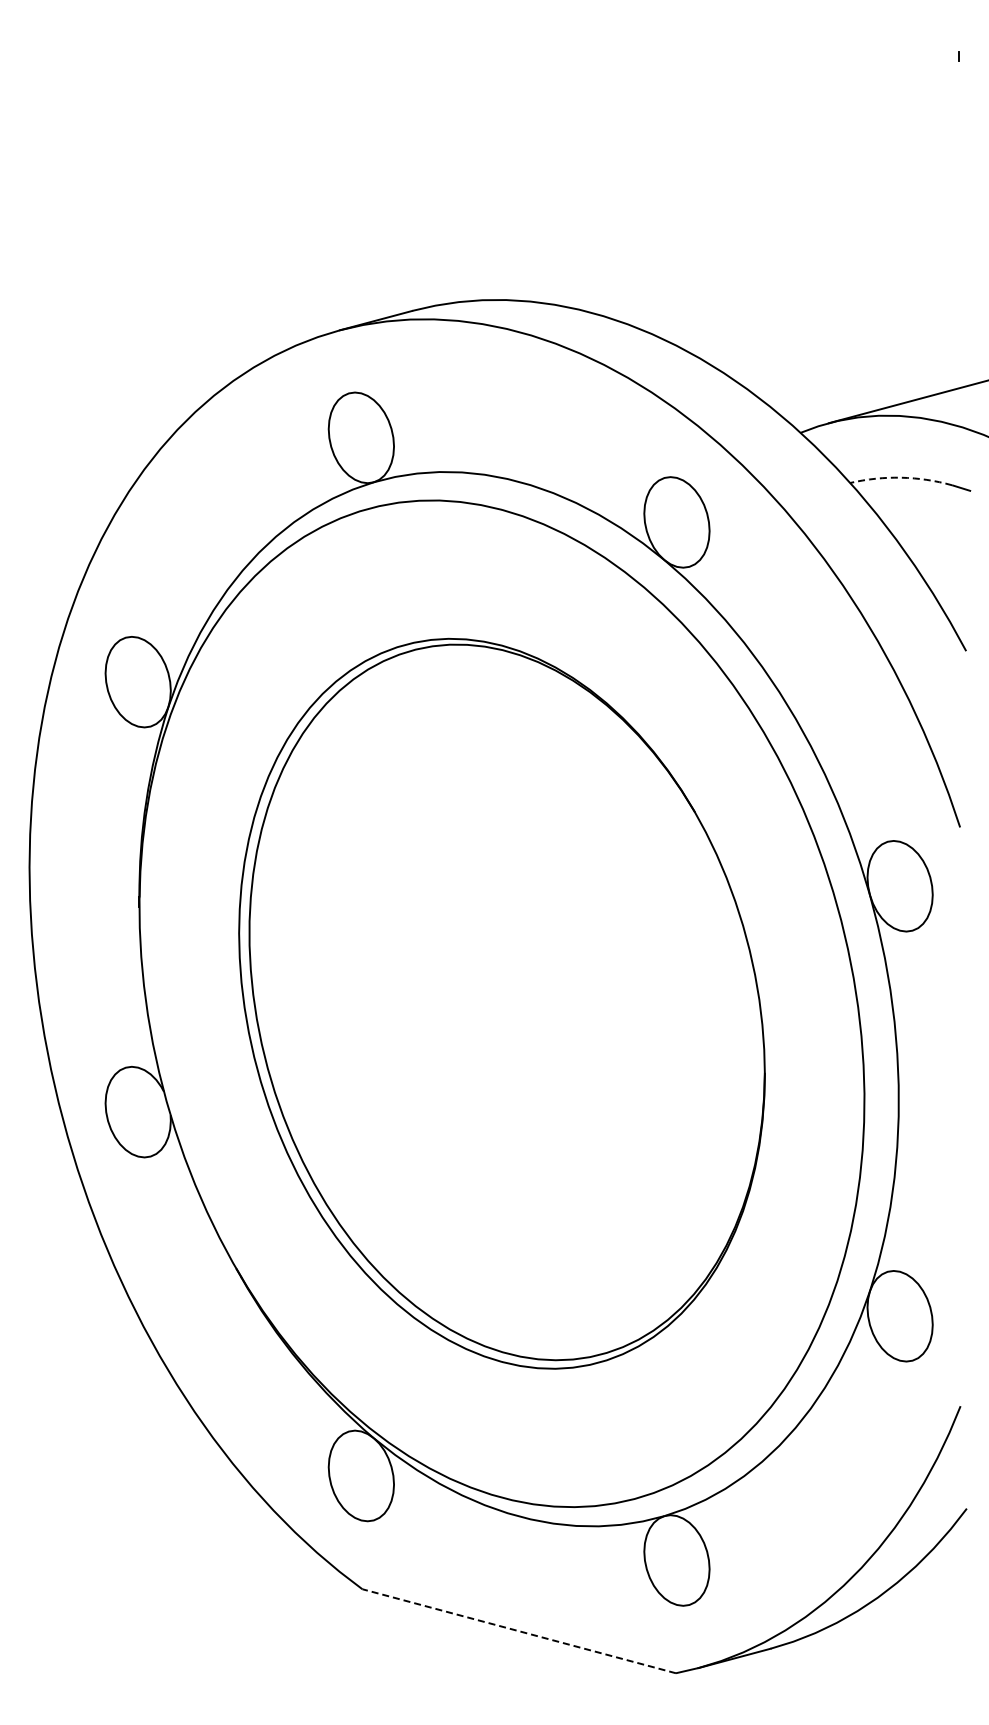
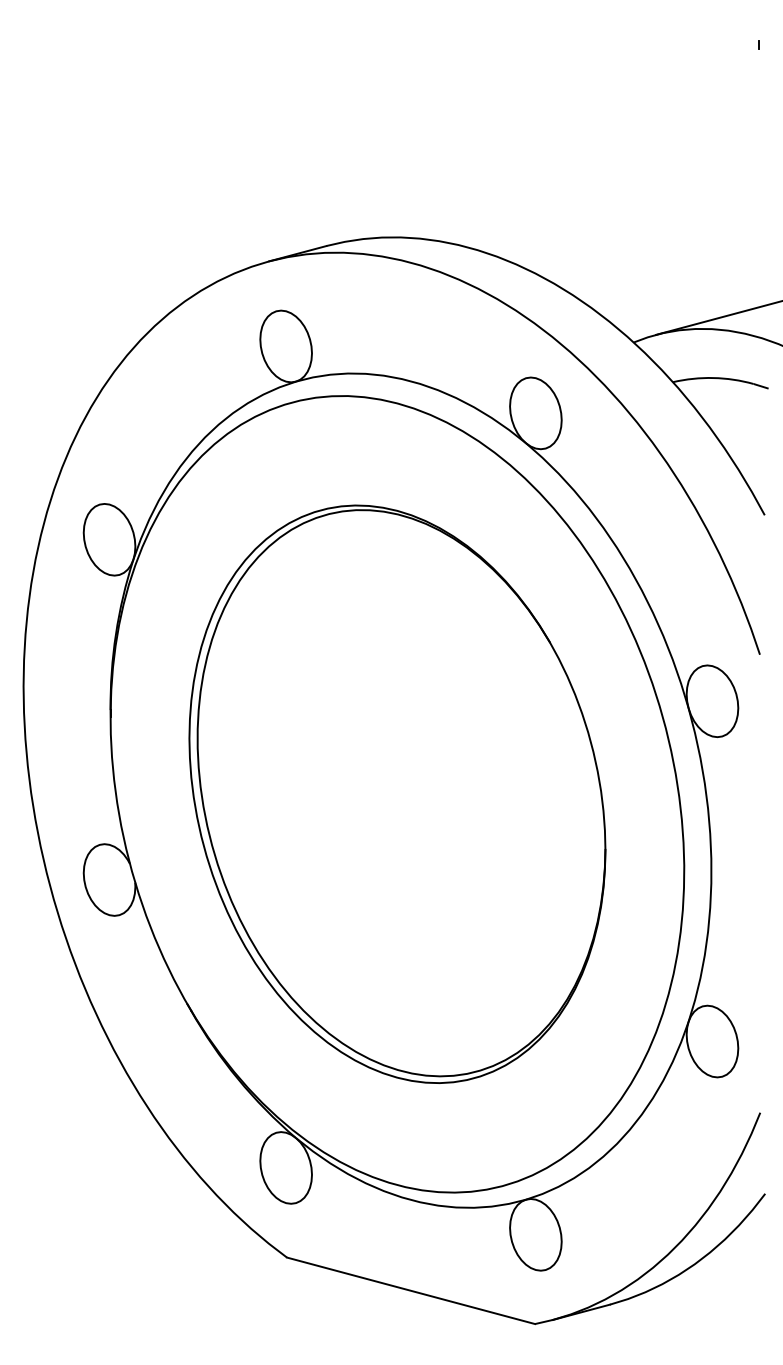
arc: (901, 477) -> (713, 377), dashed -> solid
line: (518, 1631) -> (410, 1291), dashed -> solid

